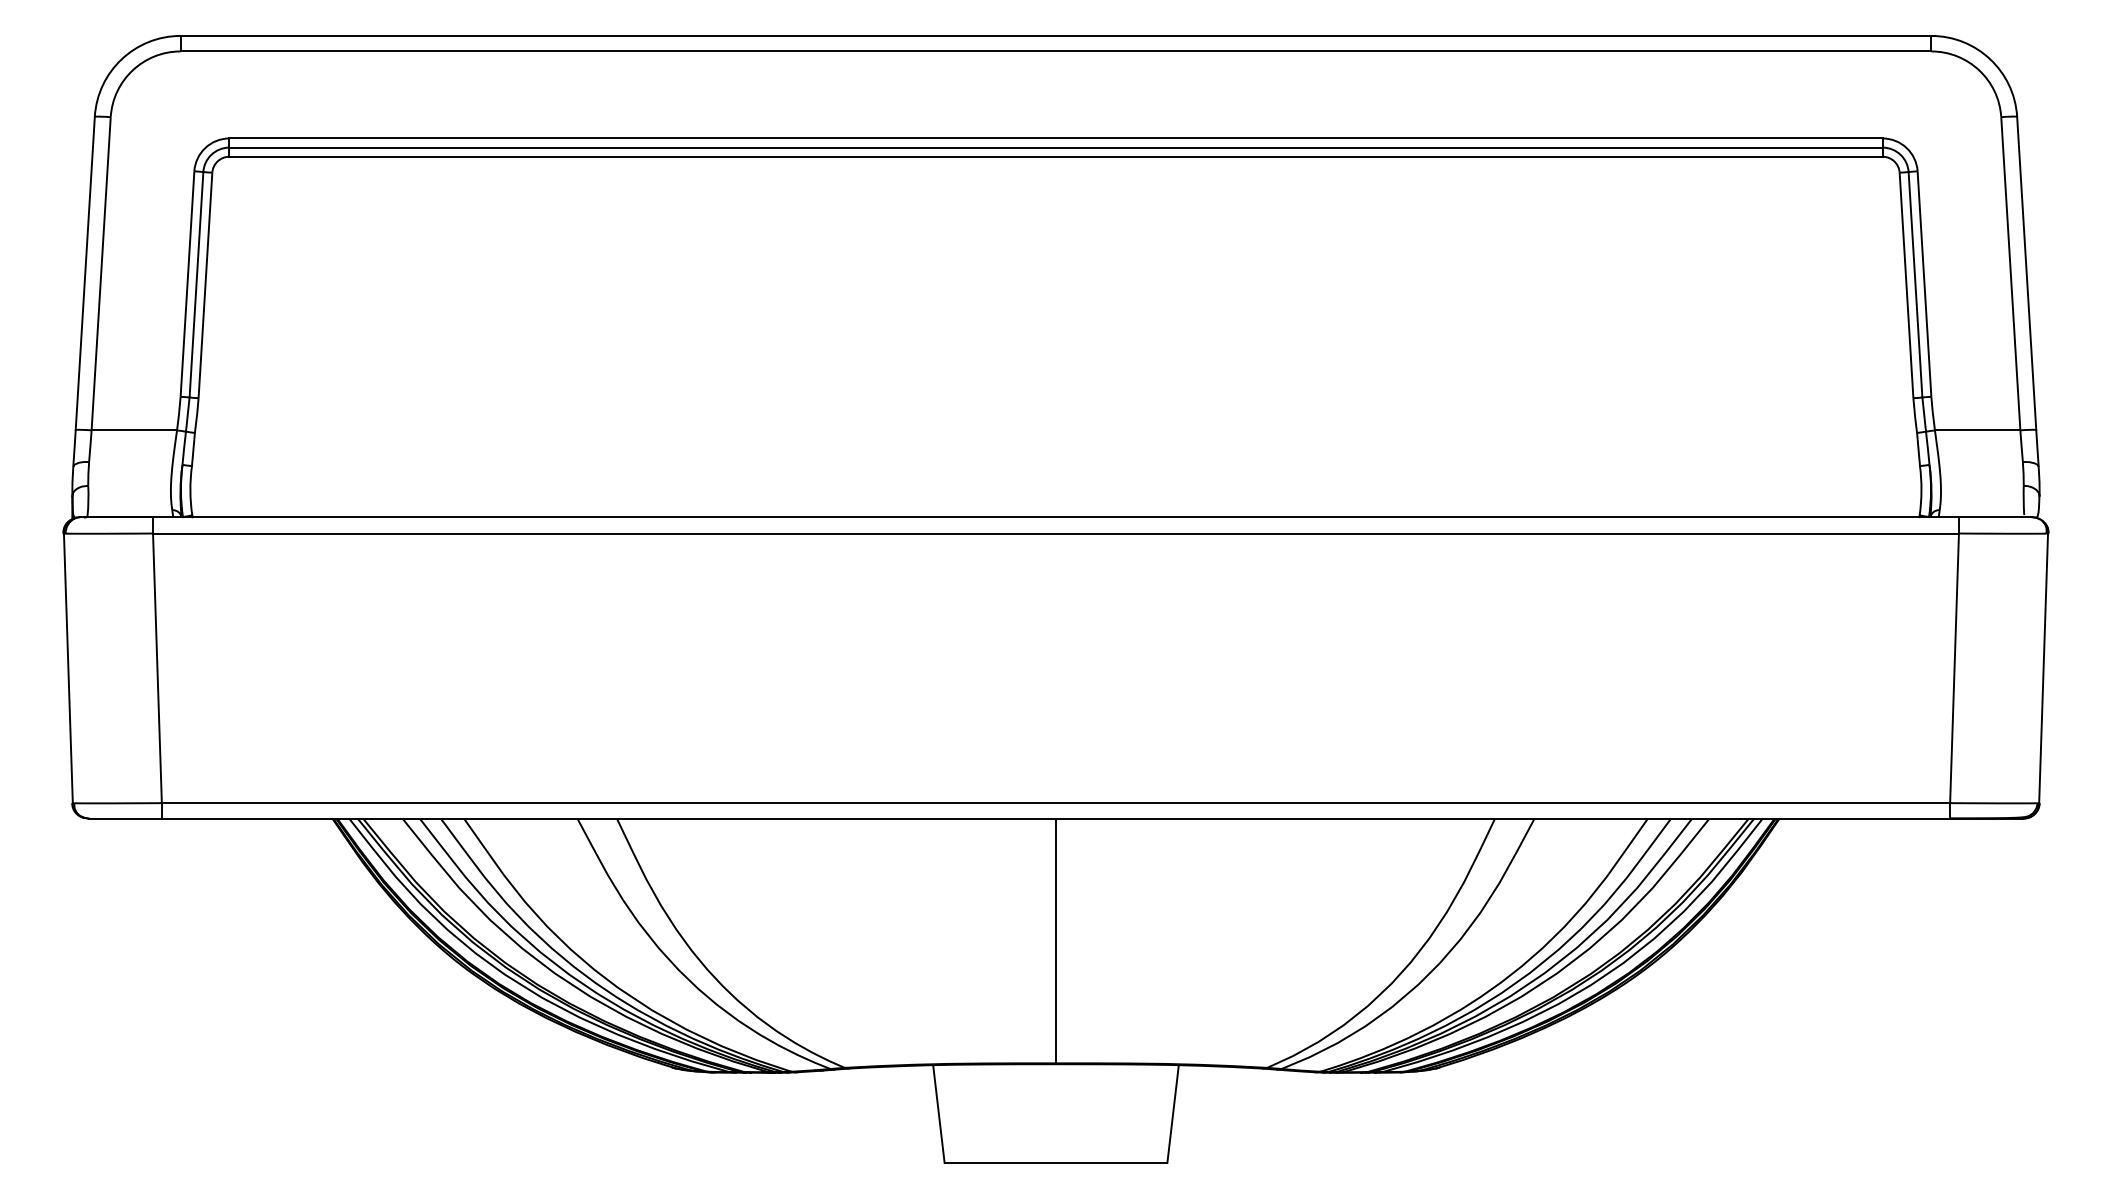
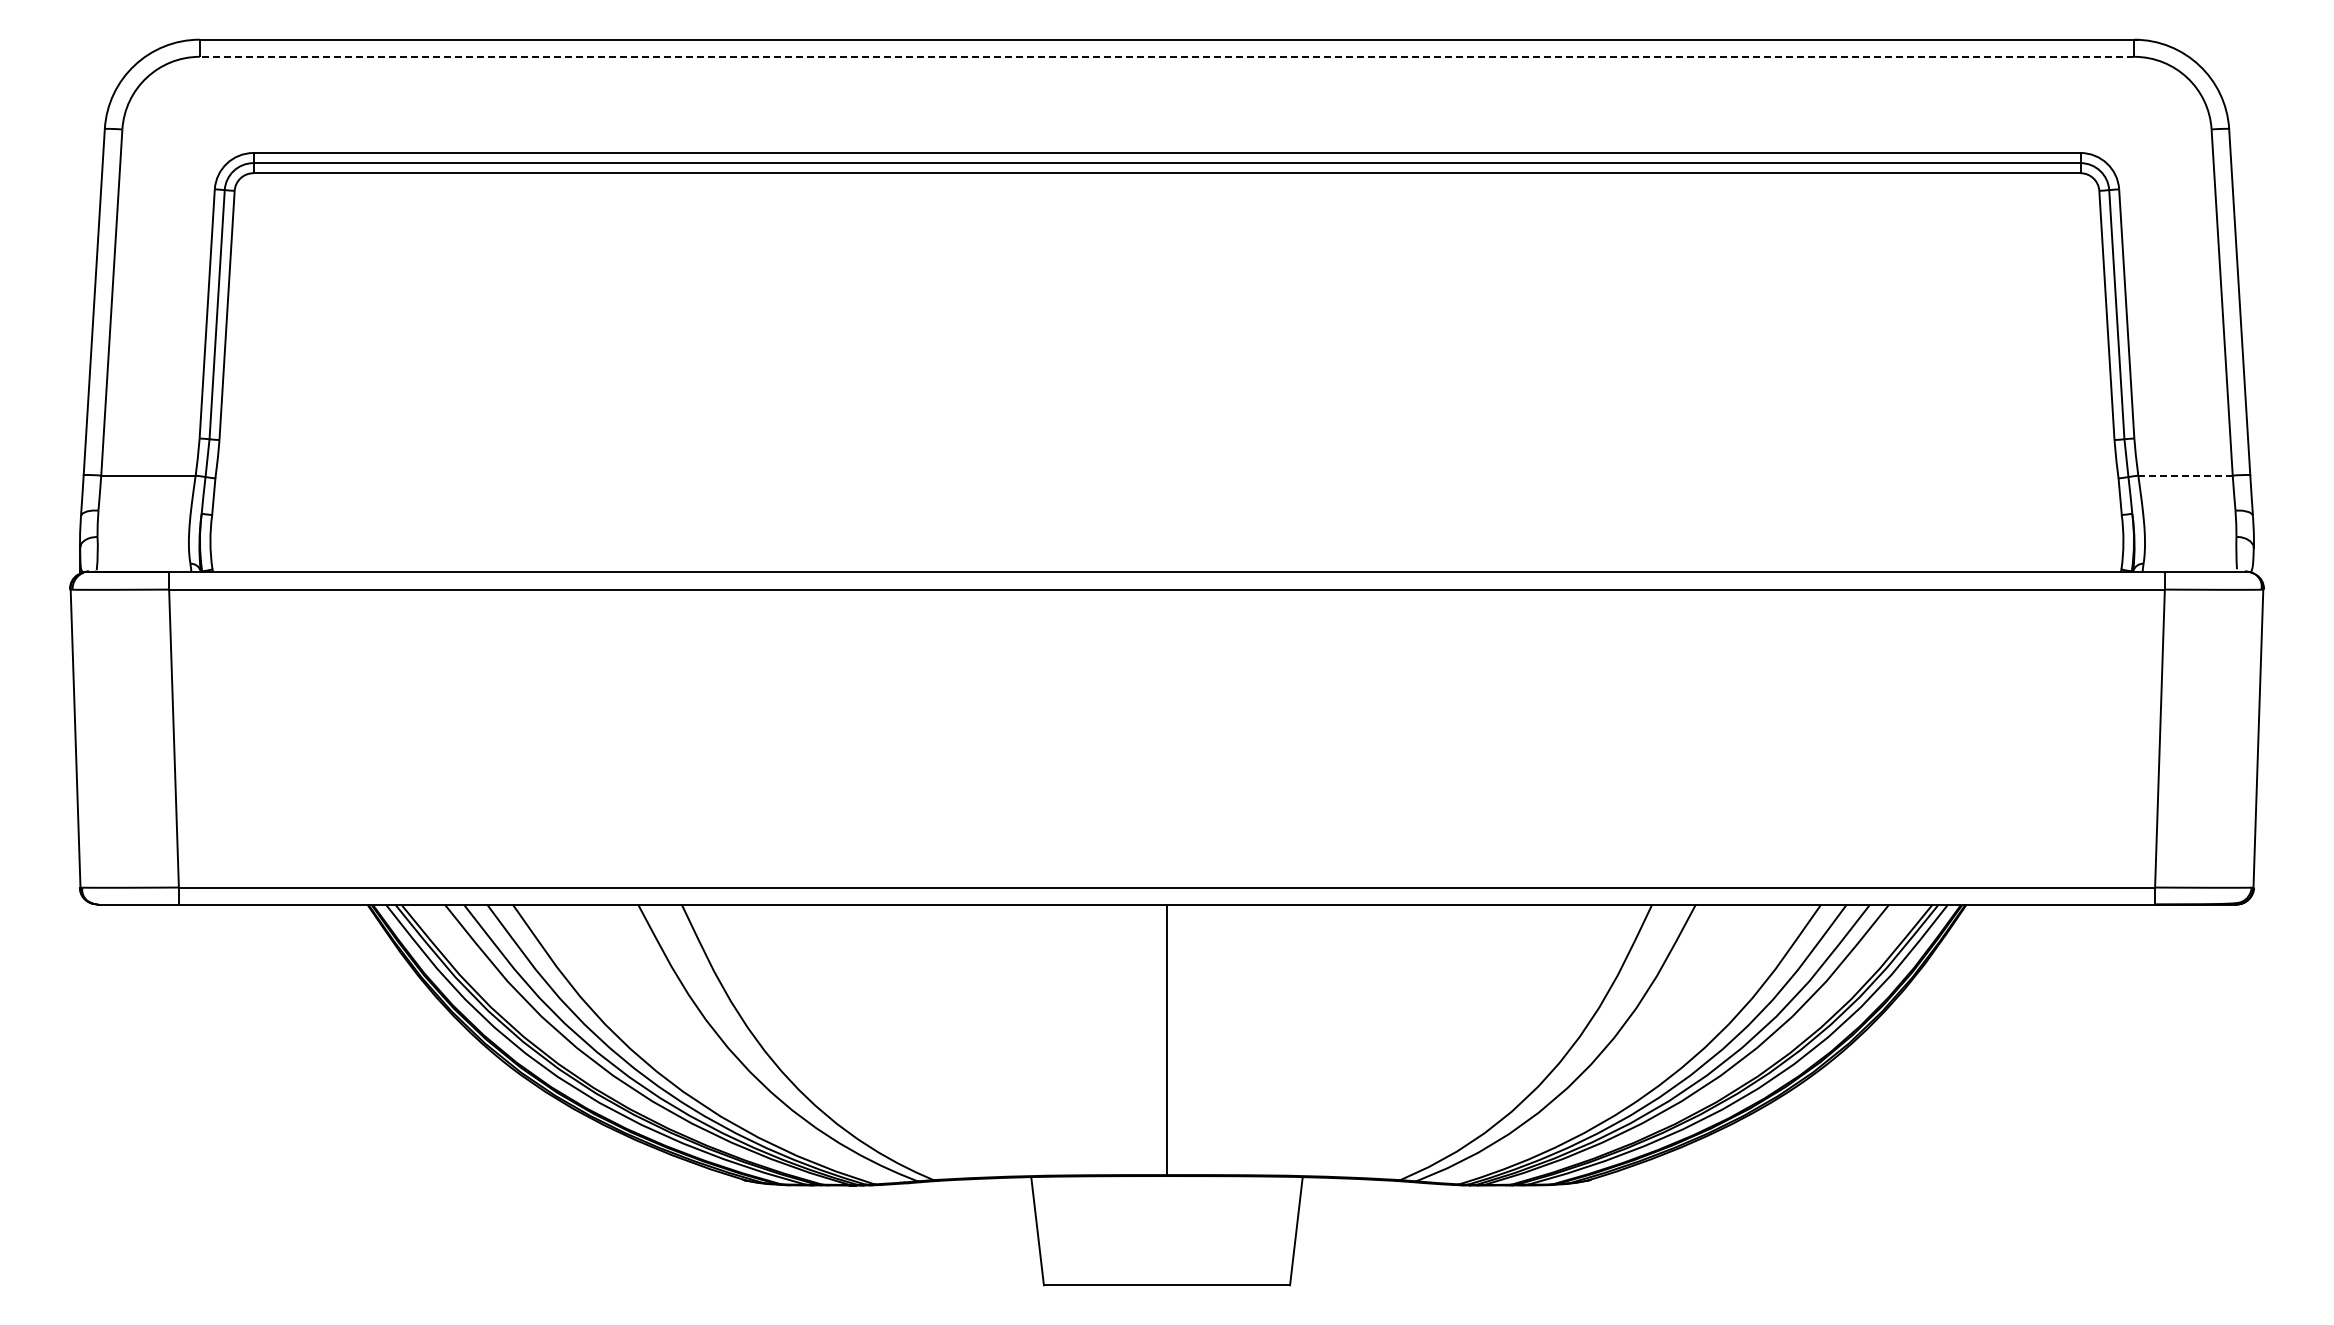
line: (1055, 51) -> (1166, 56), solid -> dashed
line: (1977, 430) -> (2185, 475), solid -> dashed

